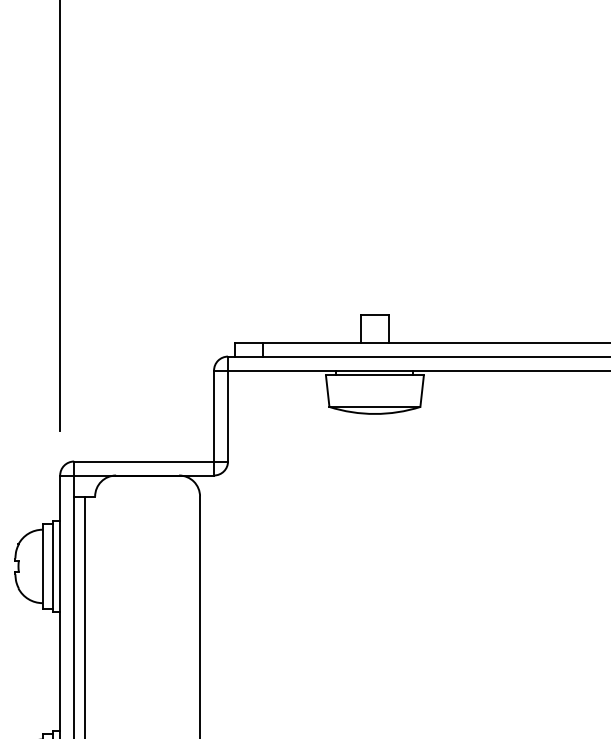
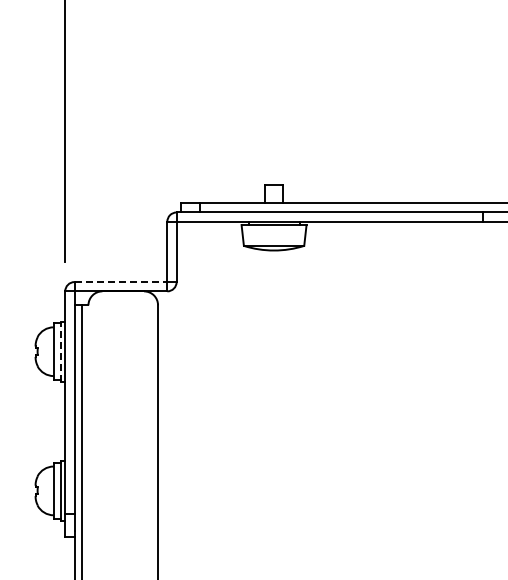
line: (144, 462) -> (121, 282), solid -> dashed
line: (52, 566) -> (60, 351), solid -> dashed

